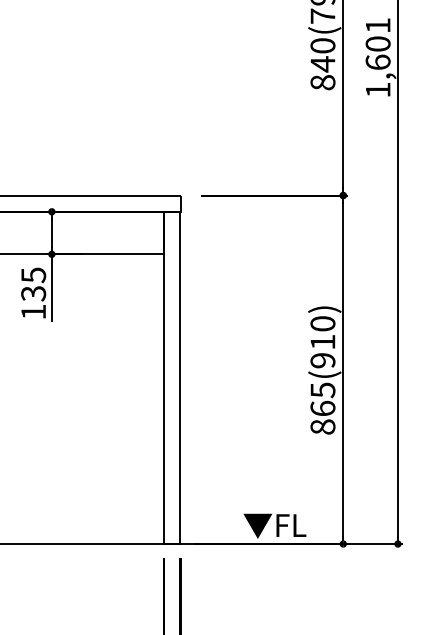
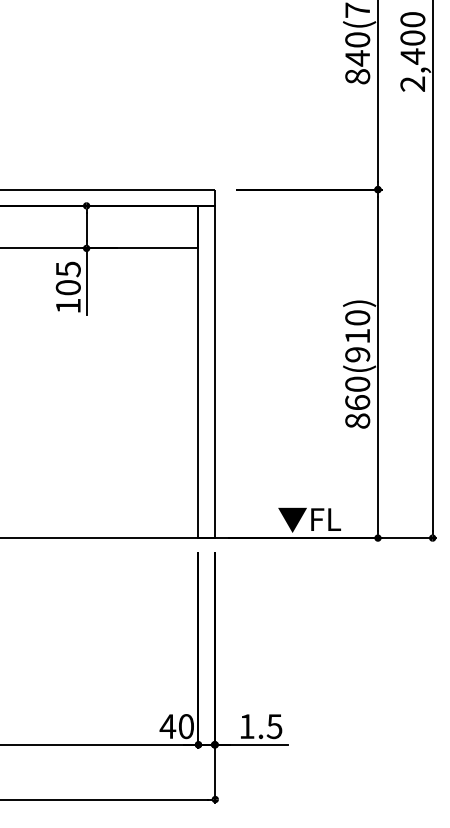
text: (377, 57) -> (412, 51), 1,601 -> 2,400
text: (33, 293) -> (68, 287), 135 -> 105
text: (322, 390) -> (357, 384), 865(910) -> 860(910)

